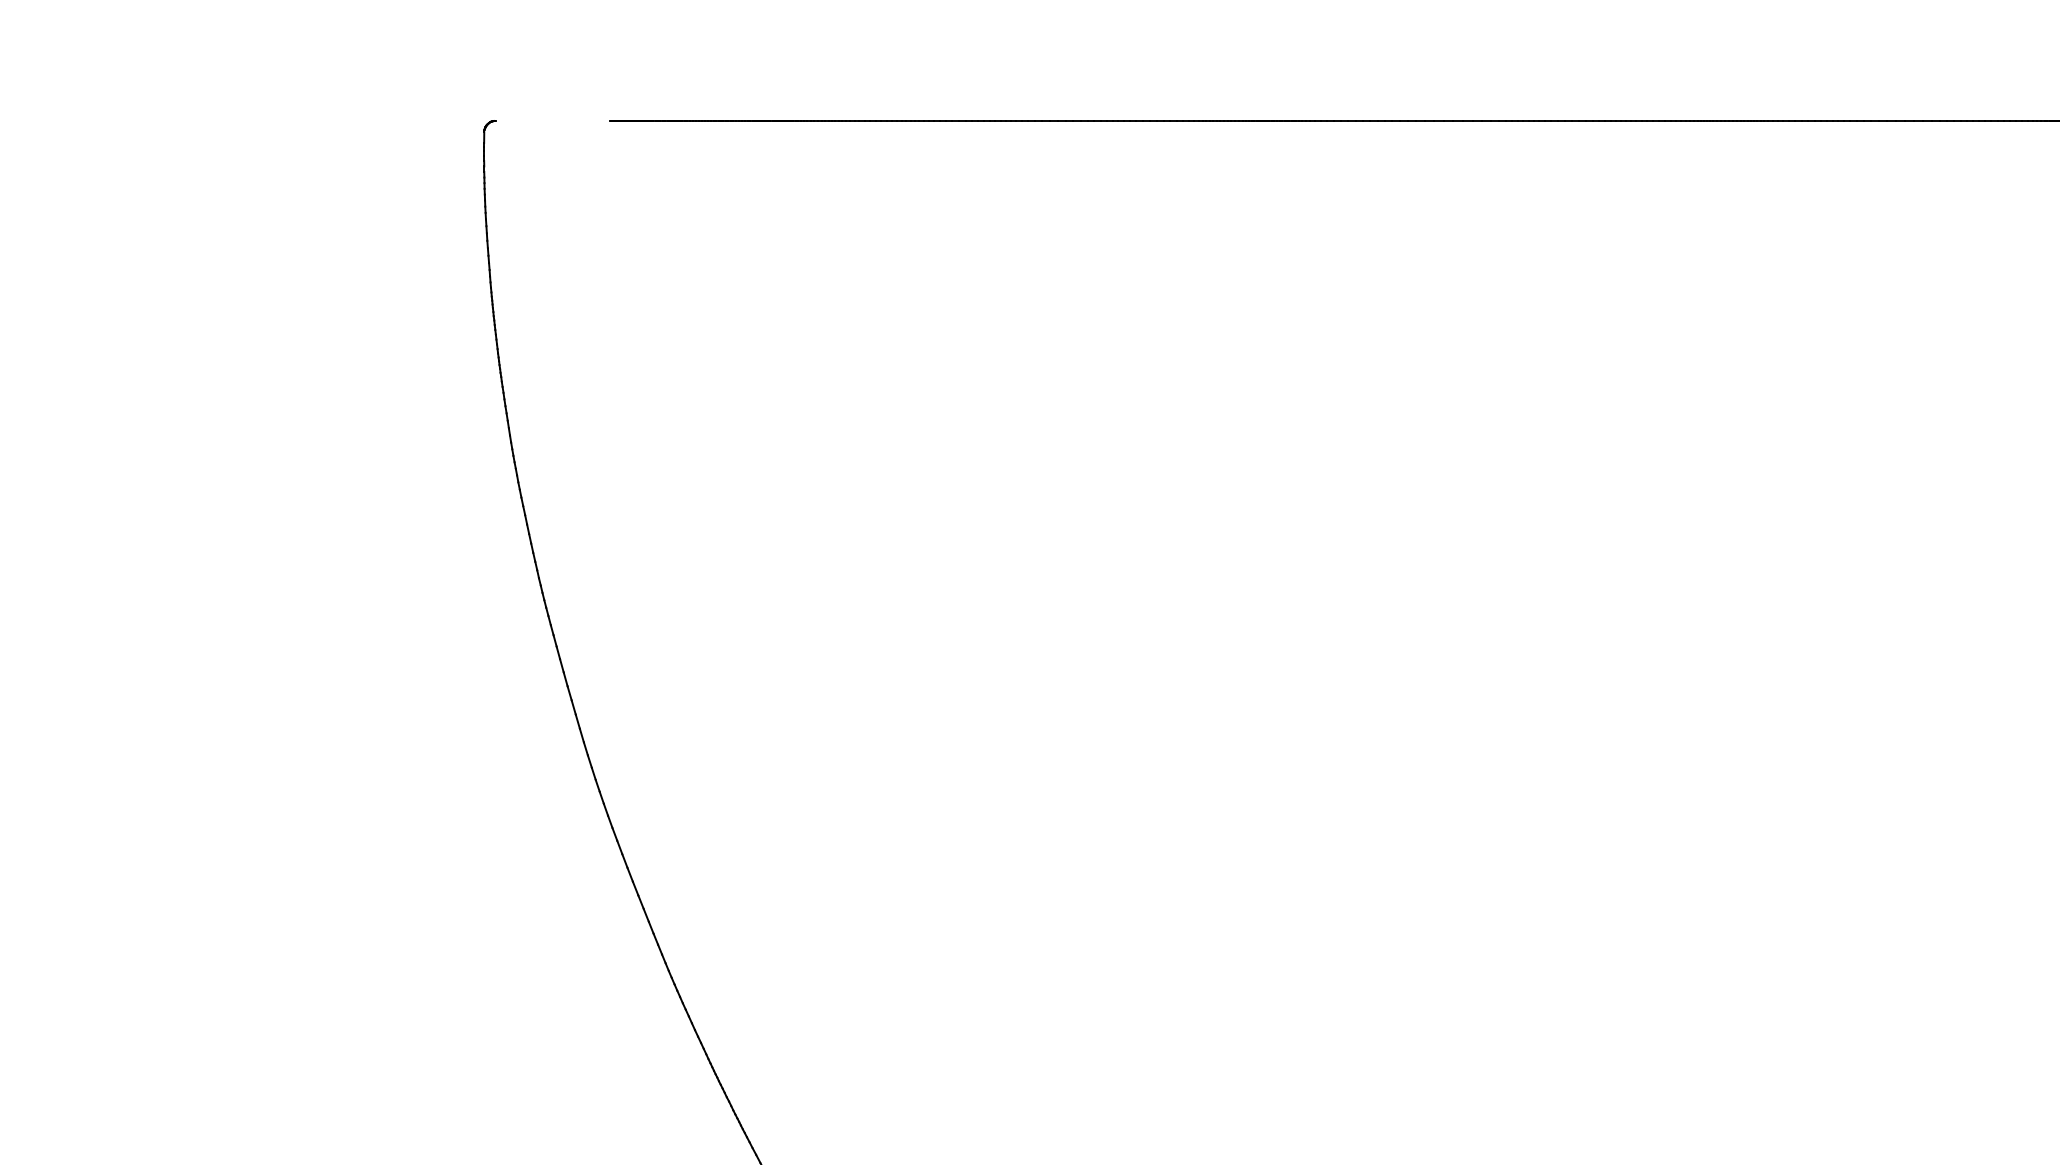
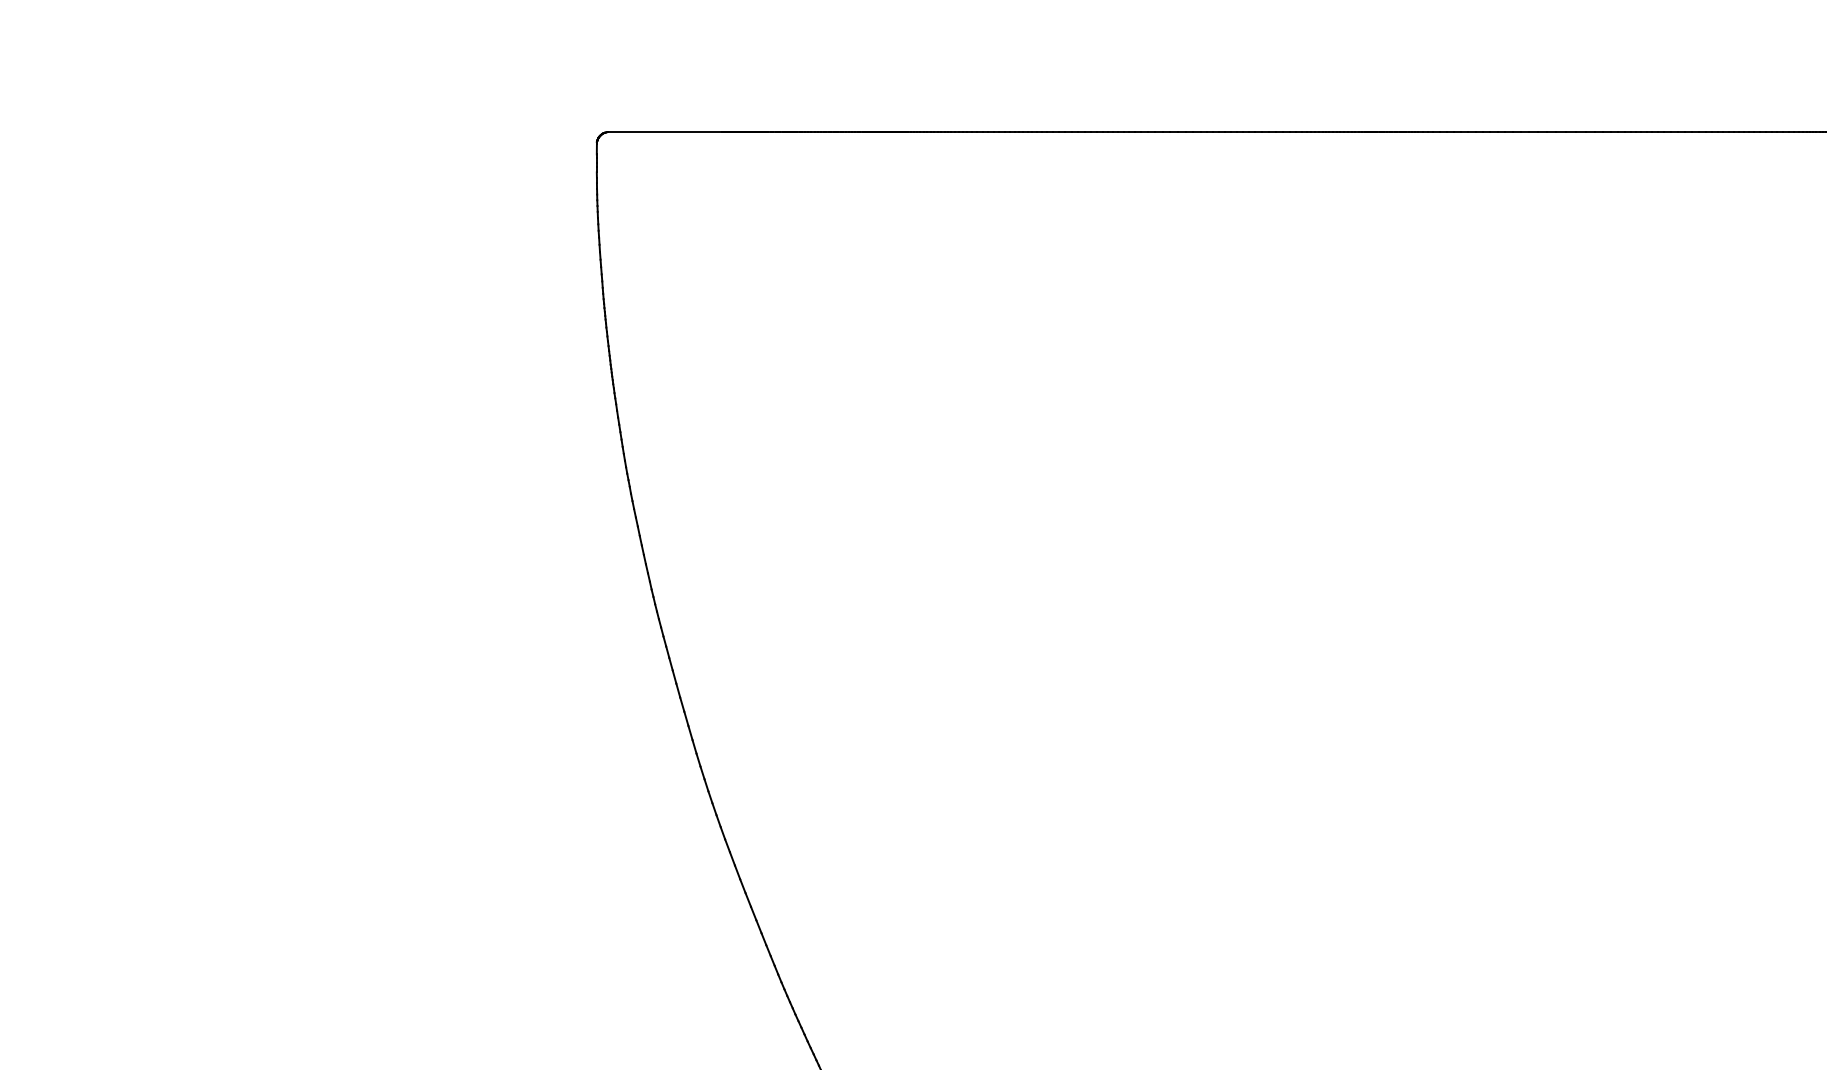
line: (552, 121) -> (665, 132), added

